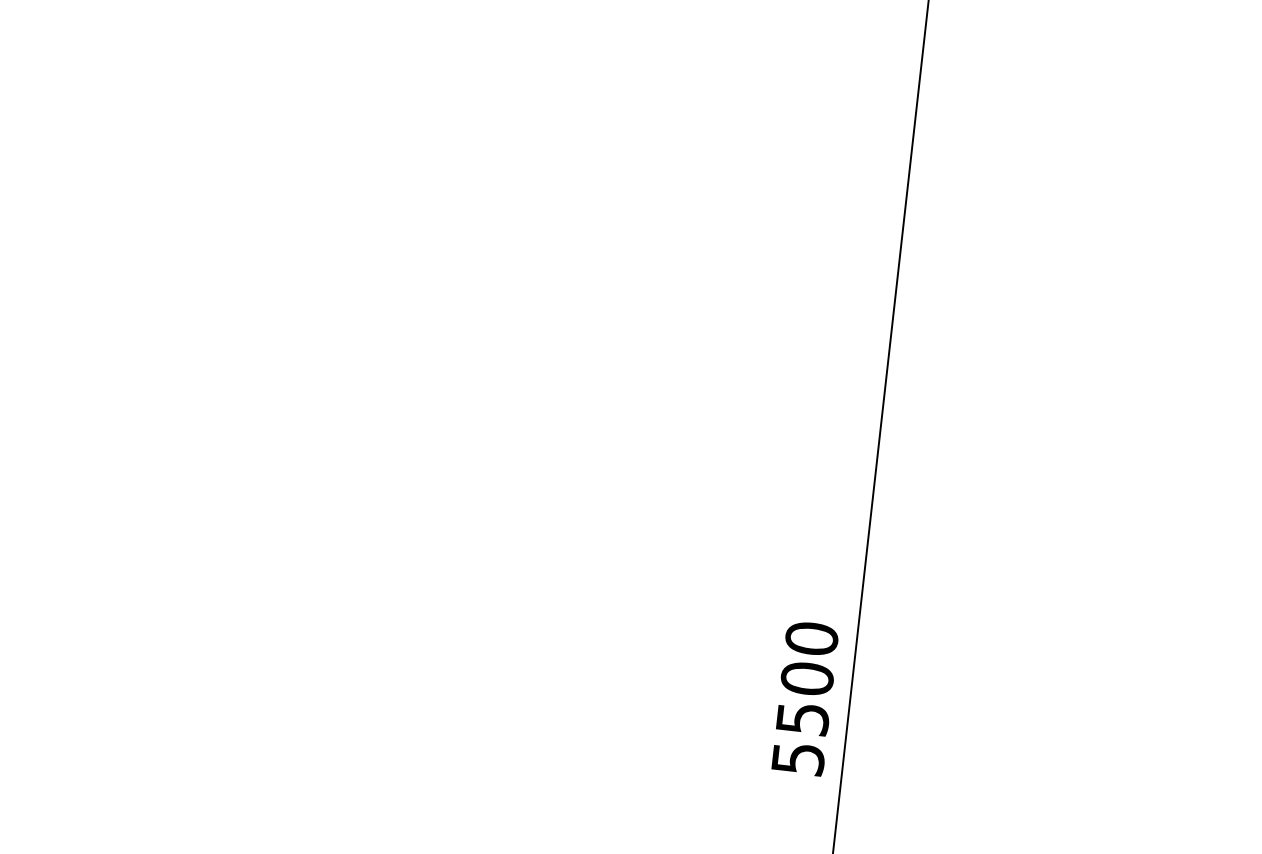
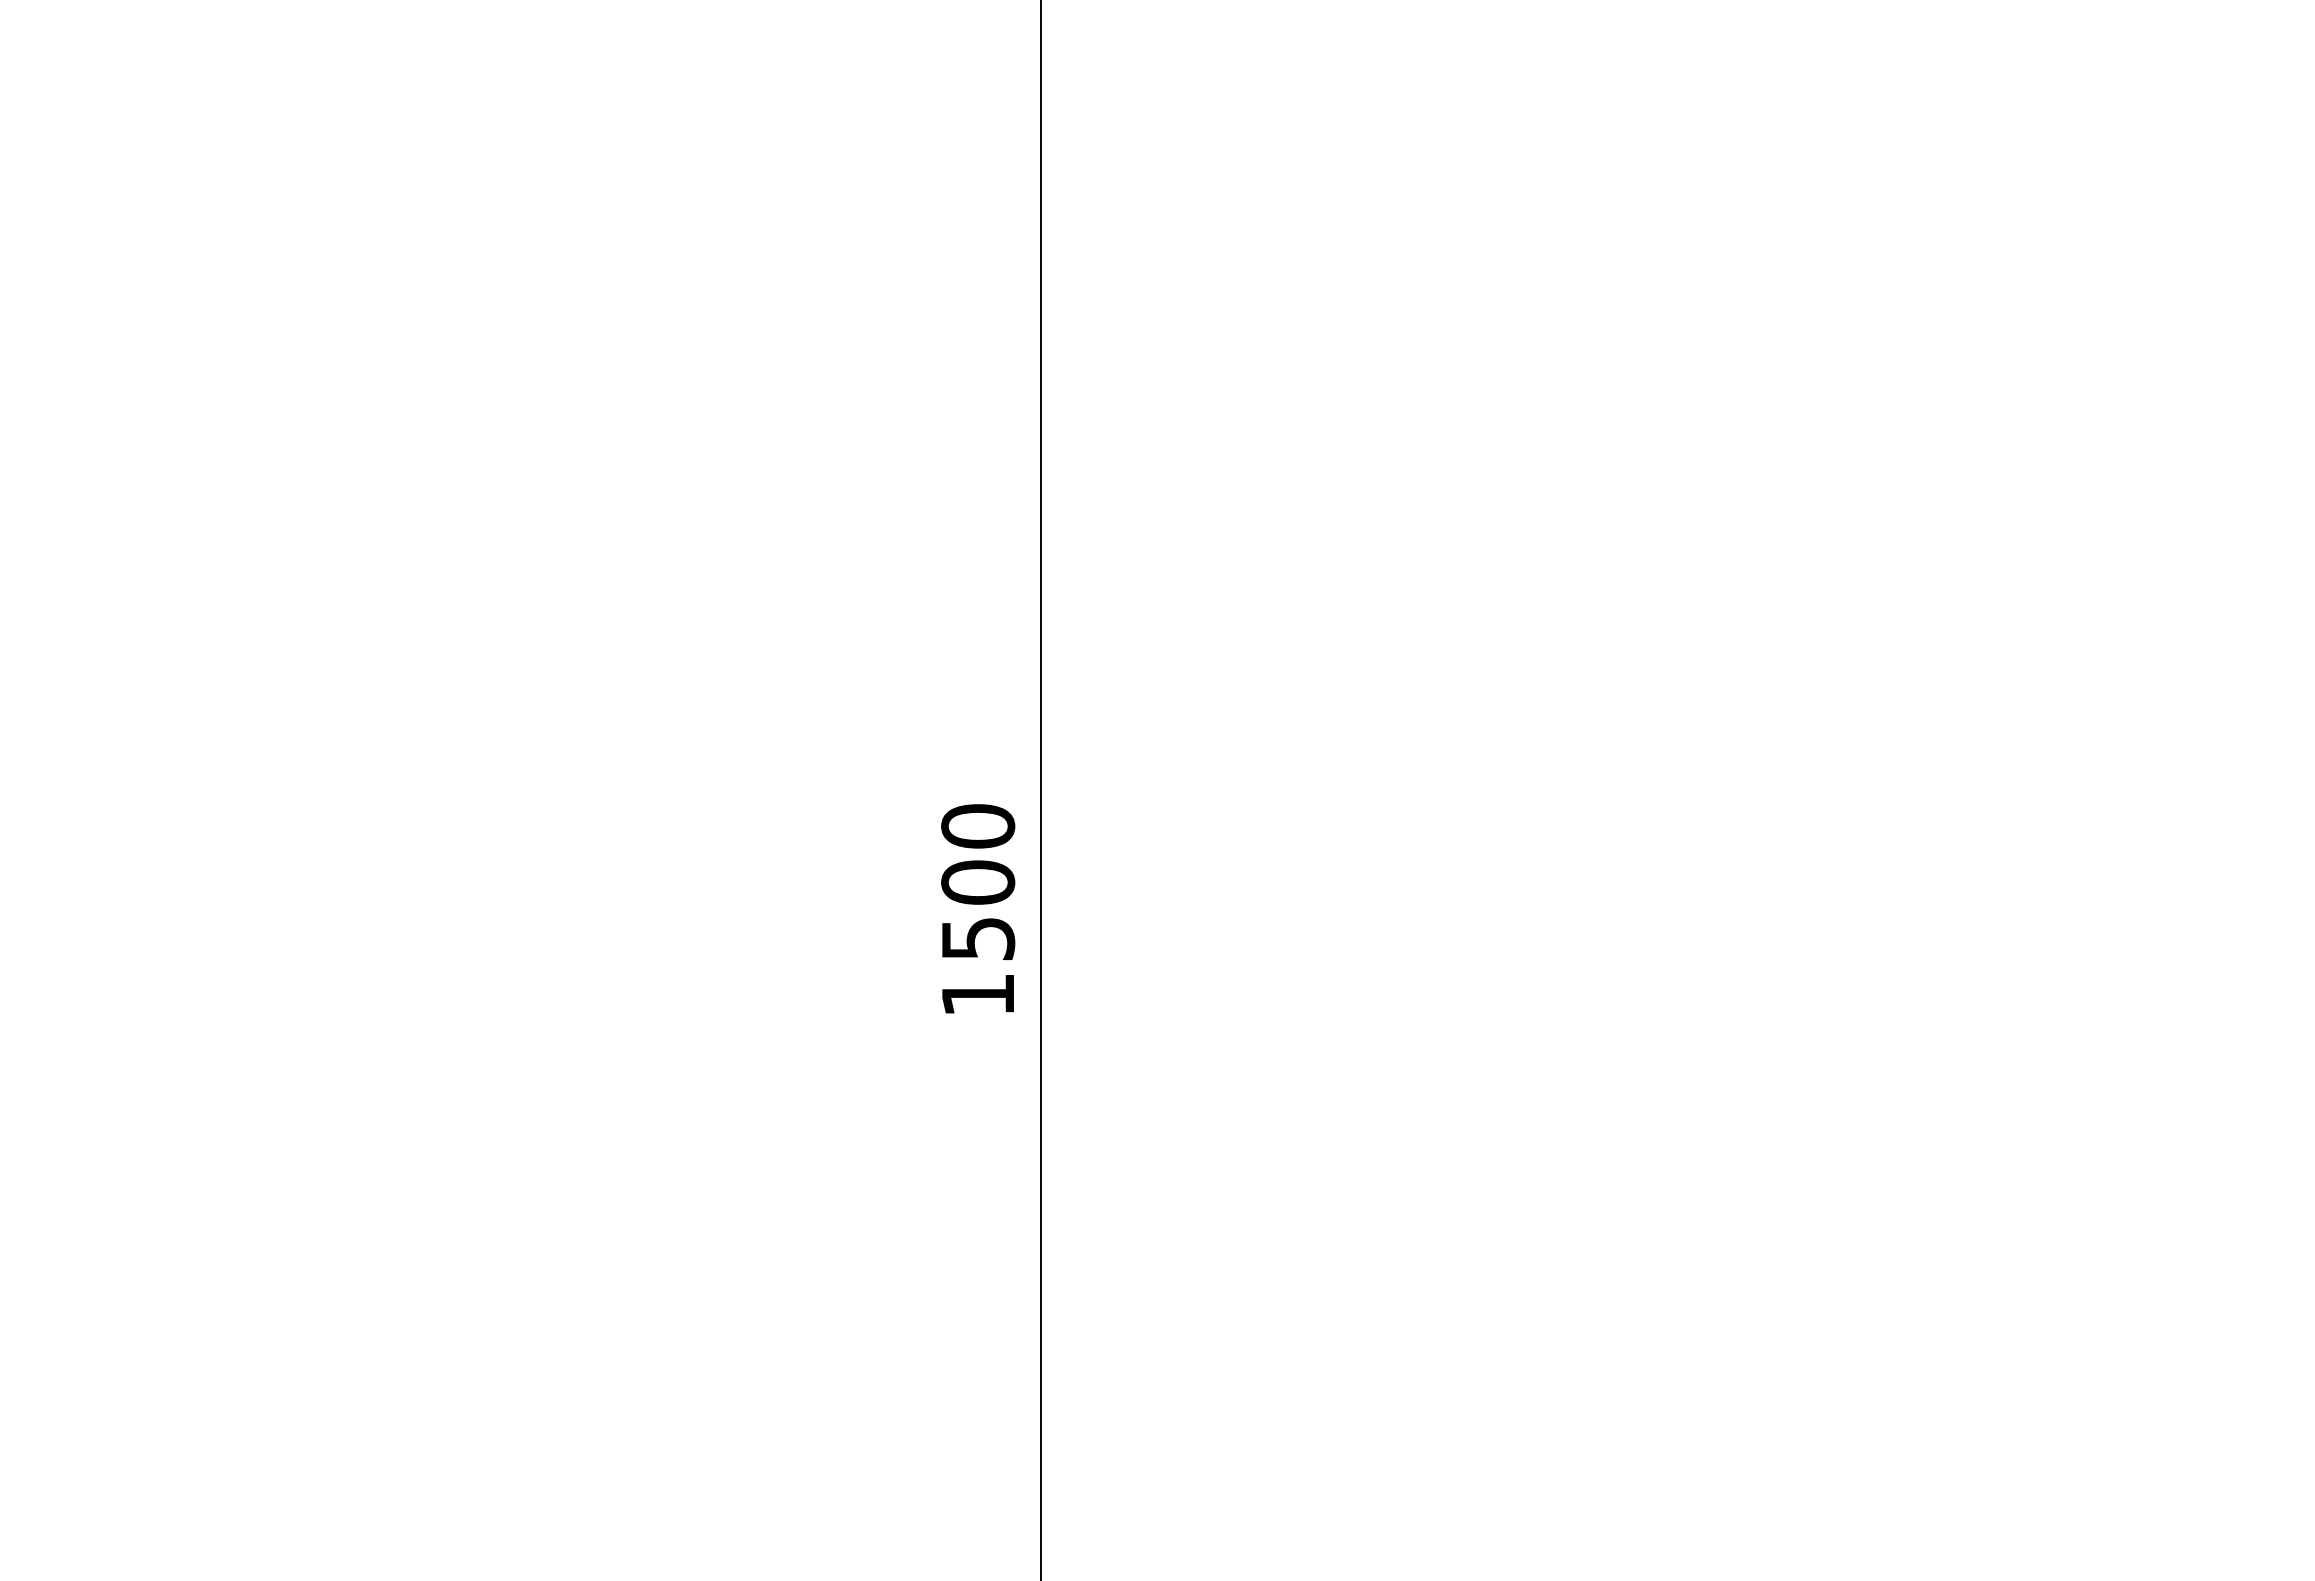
text: (798, 759) -> (978, 995), 5500 -> 1500

